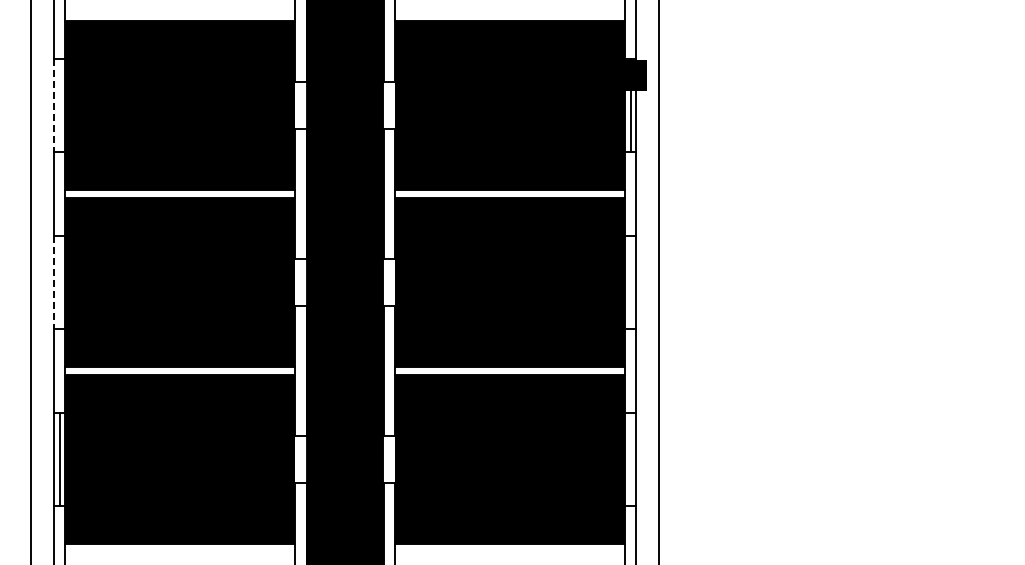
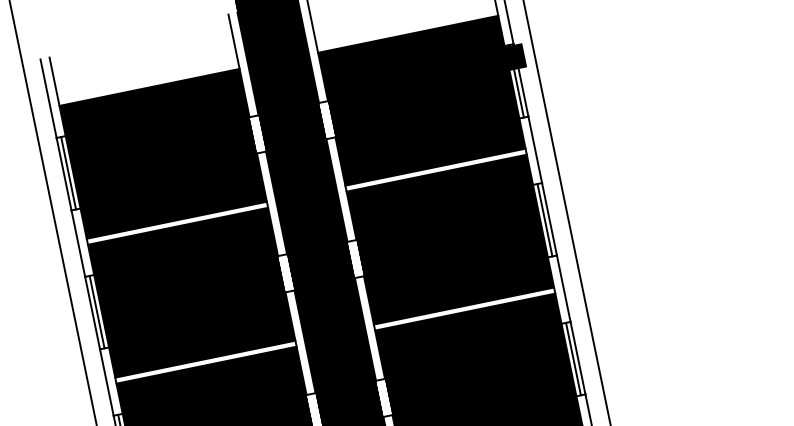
line: (53, 105) -> (63, 174), dashed -> solid
line: (59, 105) -> (68, 173), added
line: (53, 282) -> (92, 313), dashed -> solid
line: (59, 282) -> (97, 312), added
line: (630, 282) -> (544, 220), added
line: (630, 459) -> (573, 359), added

